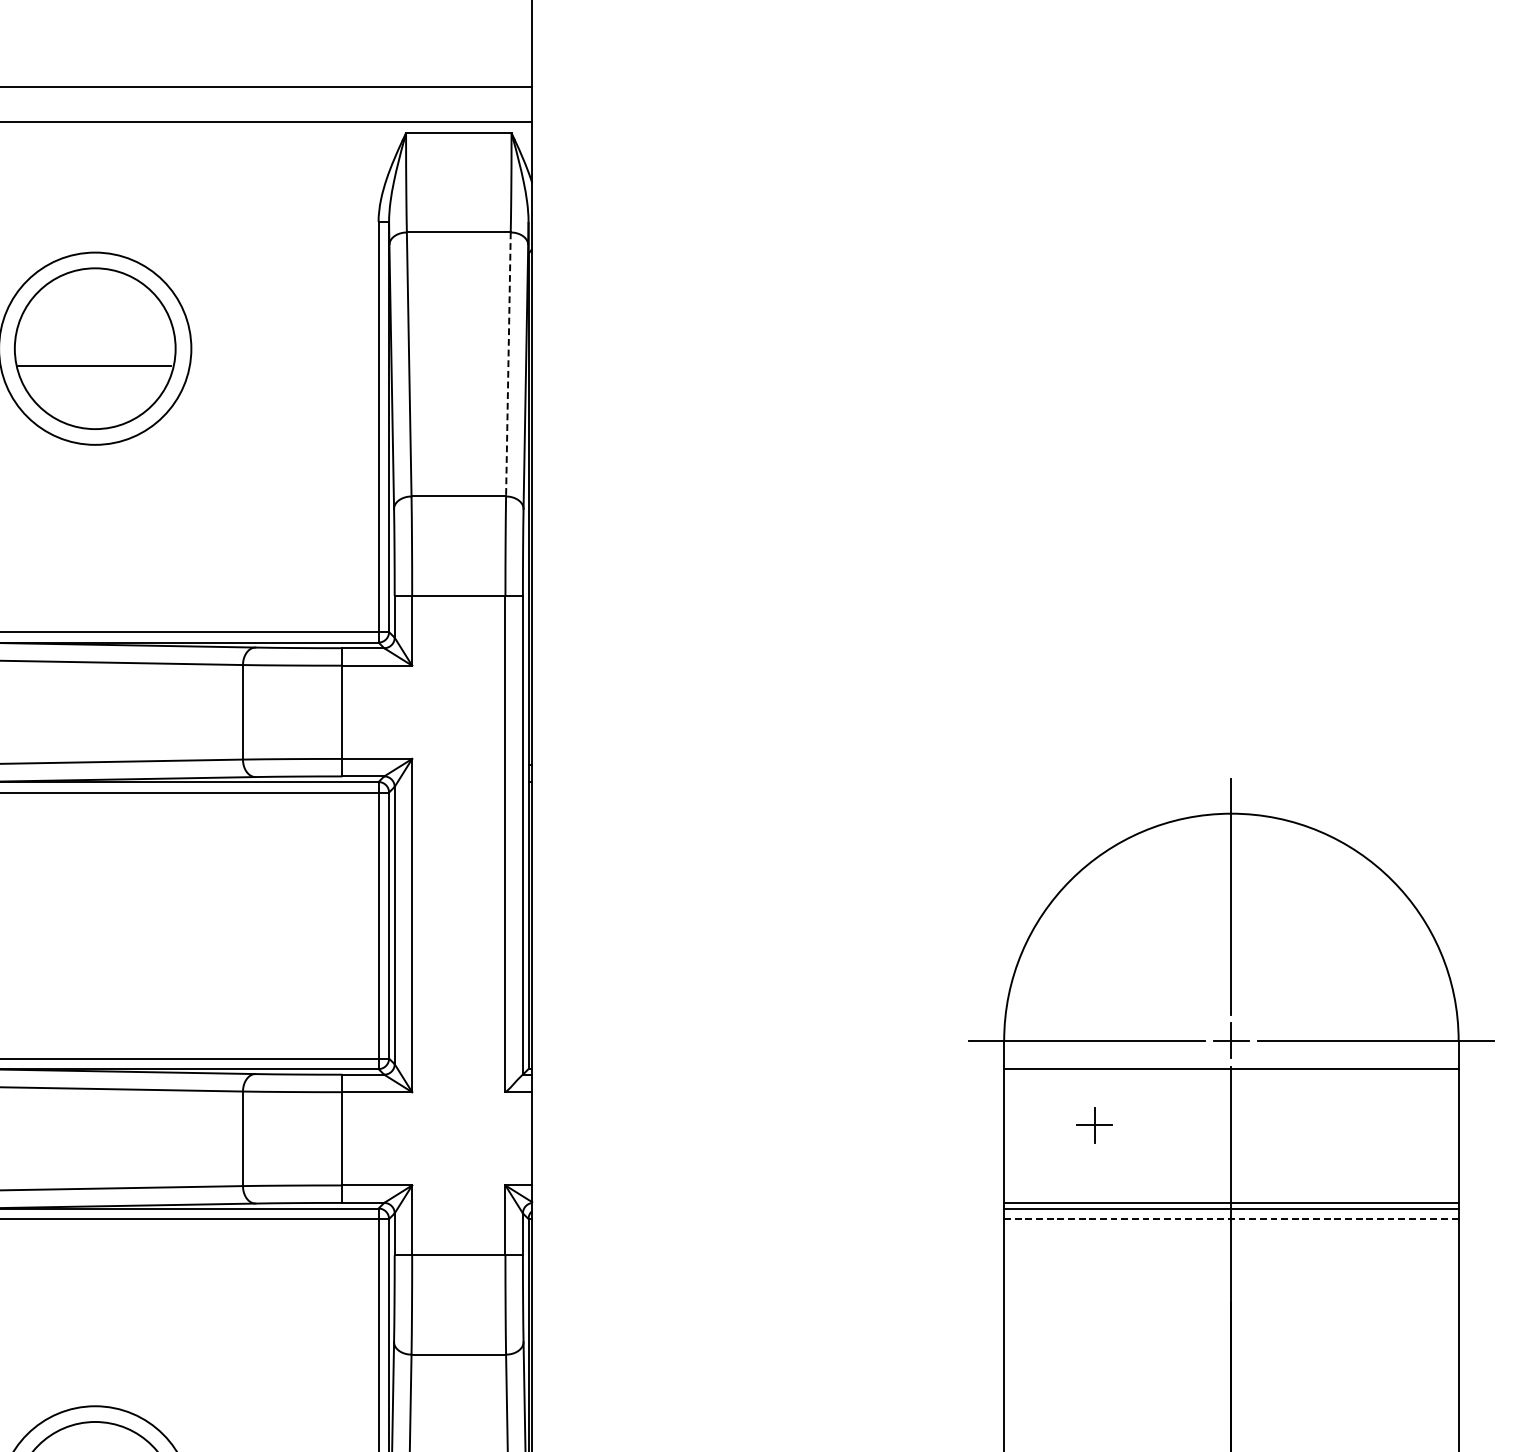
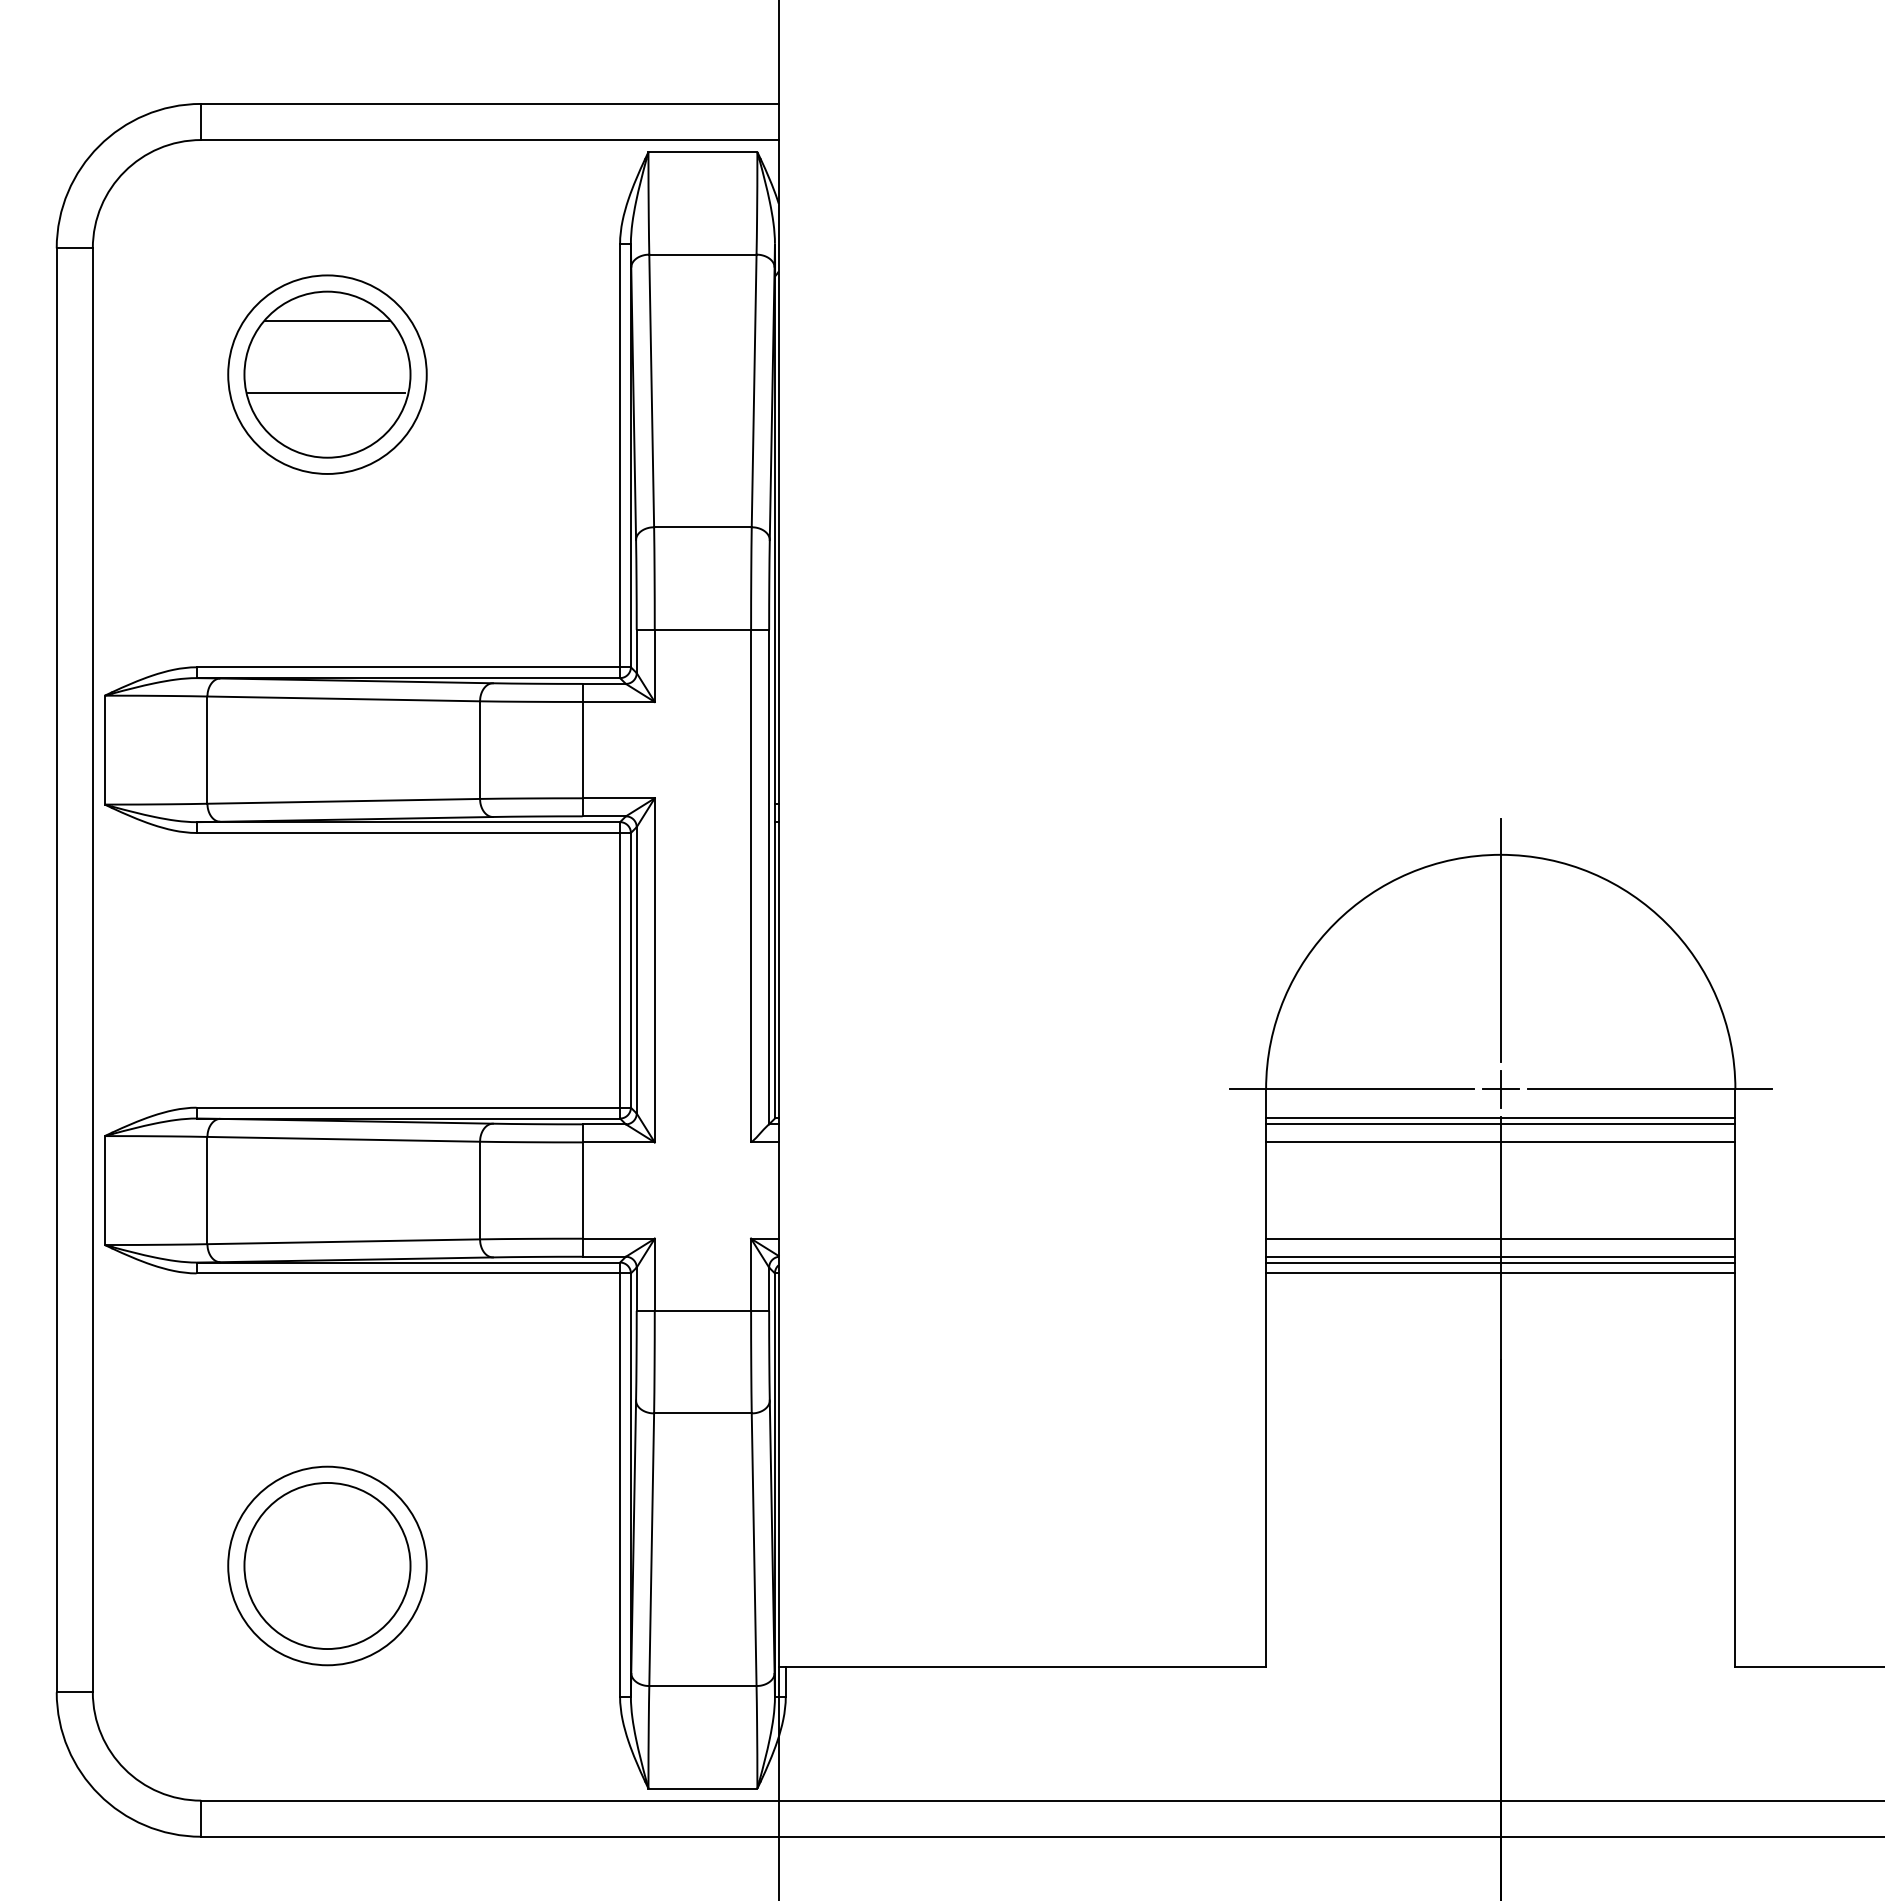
line: (95, 296) -> (327, 320), added
line: (508, 365) -> (754, 391), dashed -> solid
line: (1231, 1074) -> (1500, 1124), added
line: (1231, 1092) -> (1500, 1142), added
part: (1094, 1125) -> (1359, 1176), removed
line: (1231, 1185) -> (1500, 1238), added
line: (1231, 1219) -> (1500, 1273), dashed -> solid

